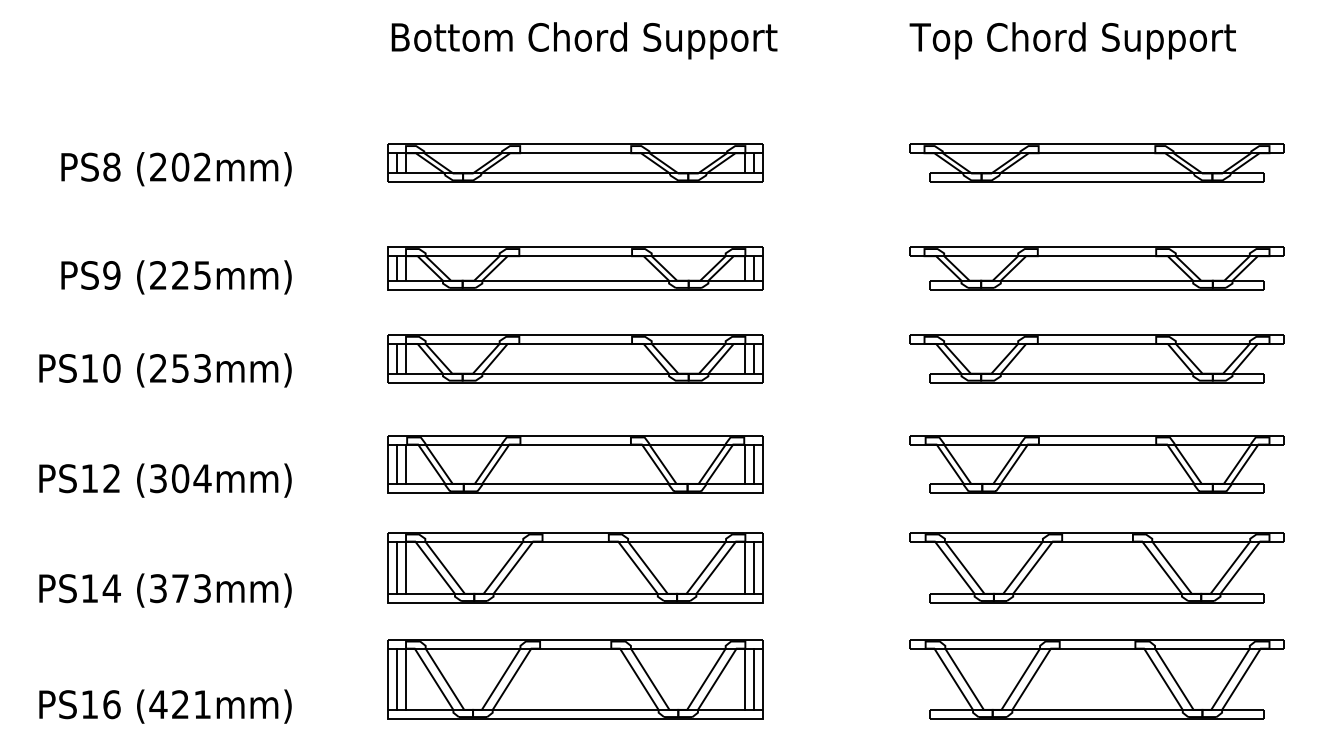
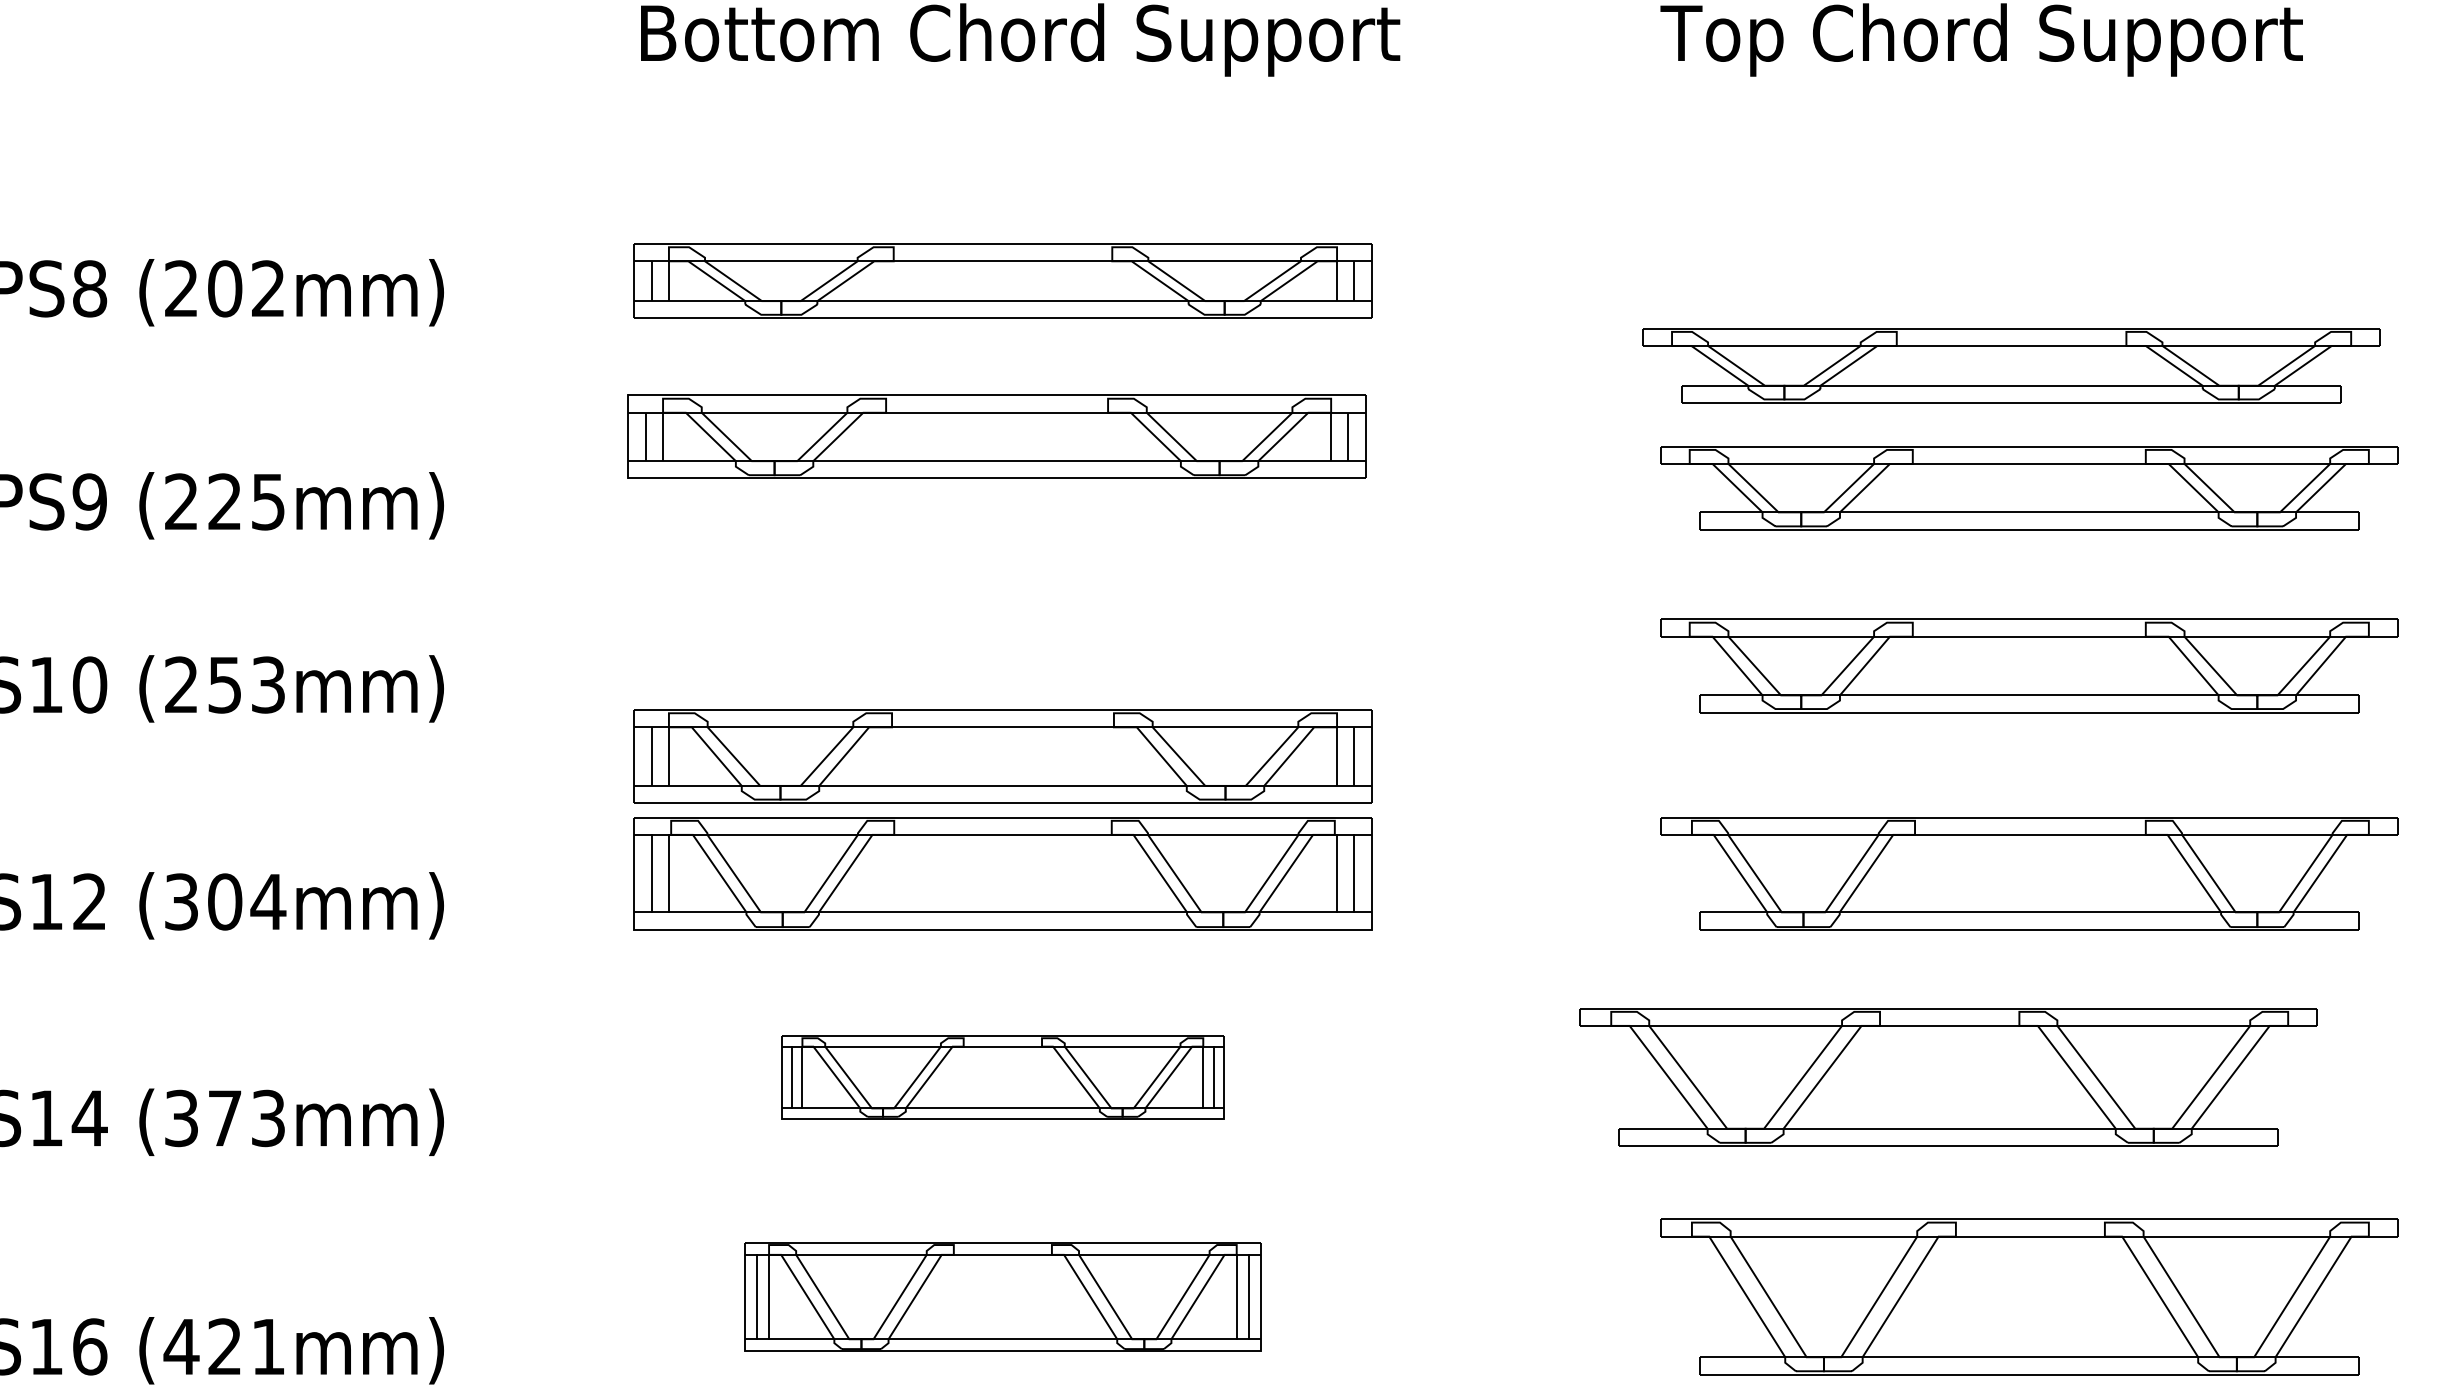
part: (1096, 162) -> (2010, 364), moved
part: (575, 268) -> (996, 437), moved
part: (575, 358) -> (1002, 755), moved
part: (575, 567) -> (1002, 1076), size x0.6
part: (1096, 567) -> (1947, 1076), moved
part: (575, 679) -> (1002, 1297), size x0.7

